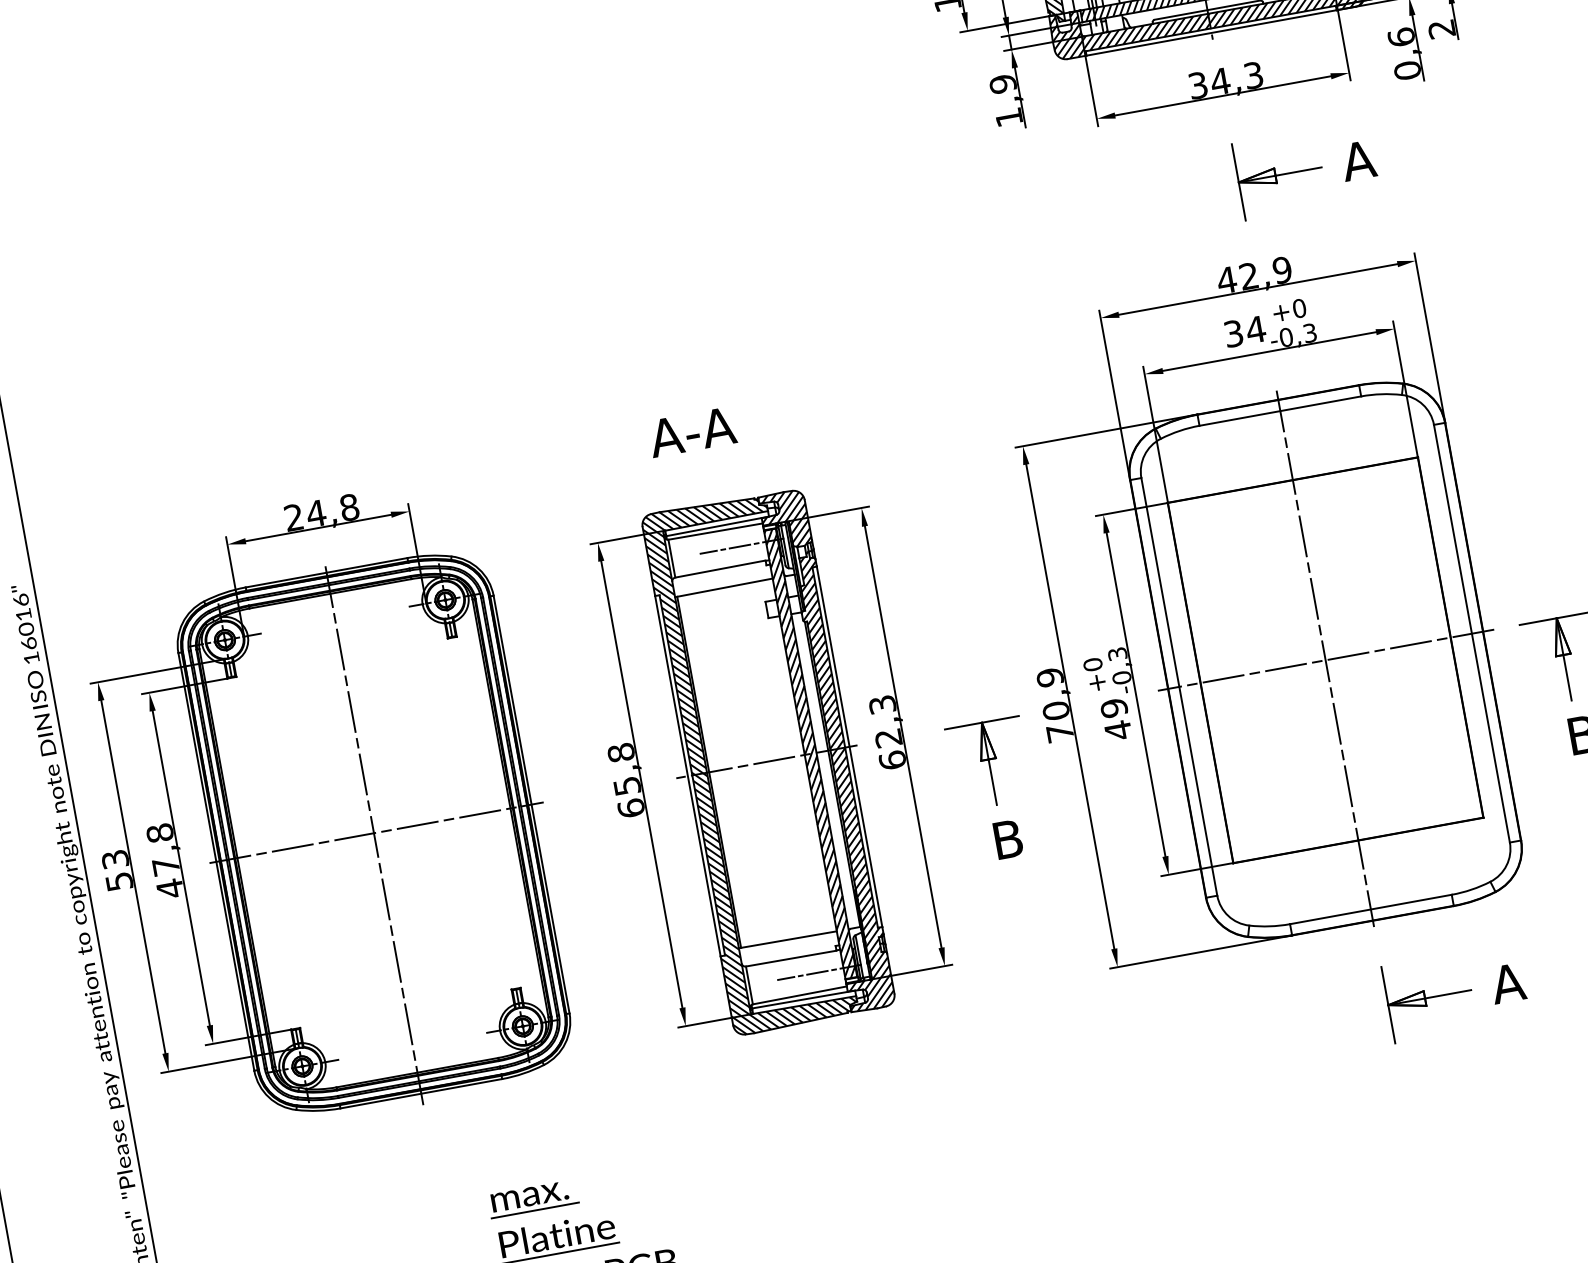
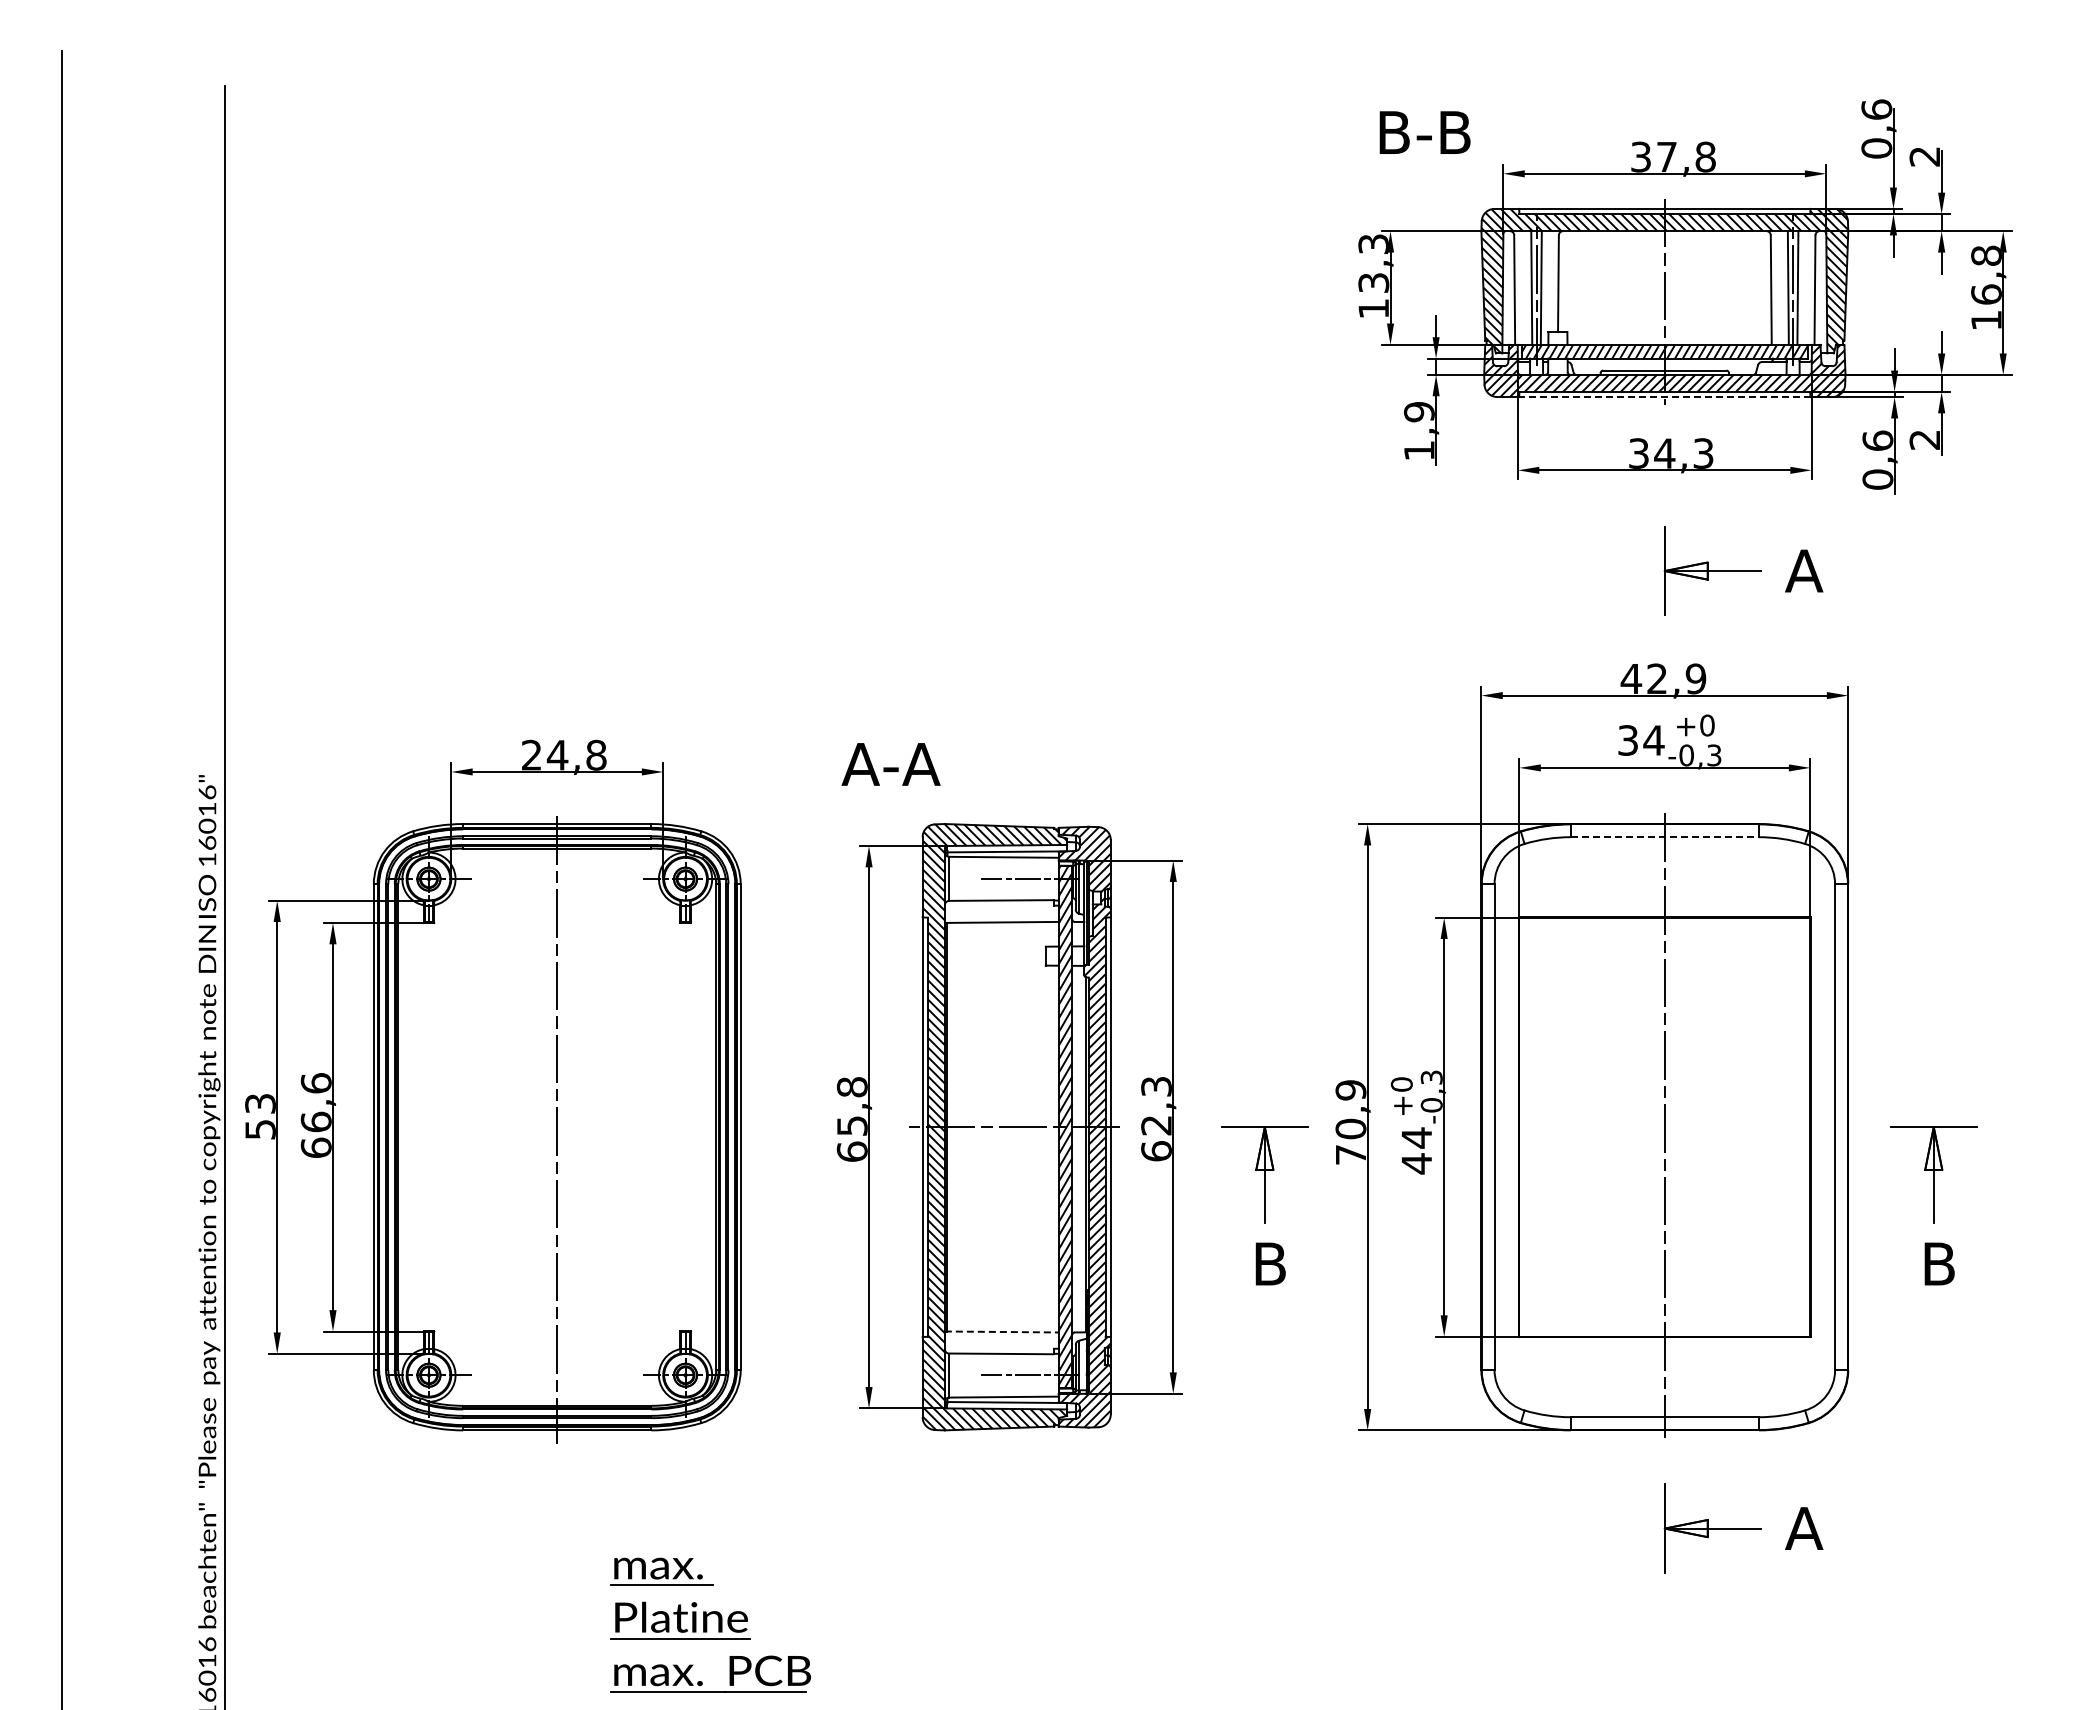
line: (1211, 33) -> (1664, 397), solid -> dashed
line: (1280, 411) -> (1665, 837), solid -> dashed
text: (691, 432) -> (890, 764), moved
line: (1326, 660) -> (1665, 1127), removed
text: (1113, 707) -> (1416, 1137), 49 -> 44
line: (375, 833) -> (559, 1127), removed
text: (164, 860) -> (315, 1115), 47,8 -> 66,6
line: (787, 939) -> (1001, 1331), solid -> dashed

